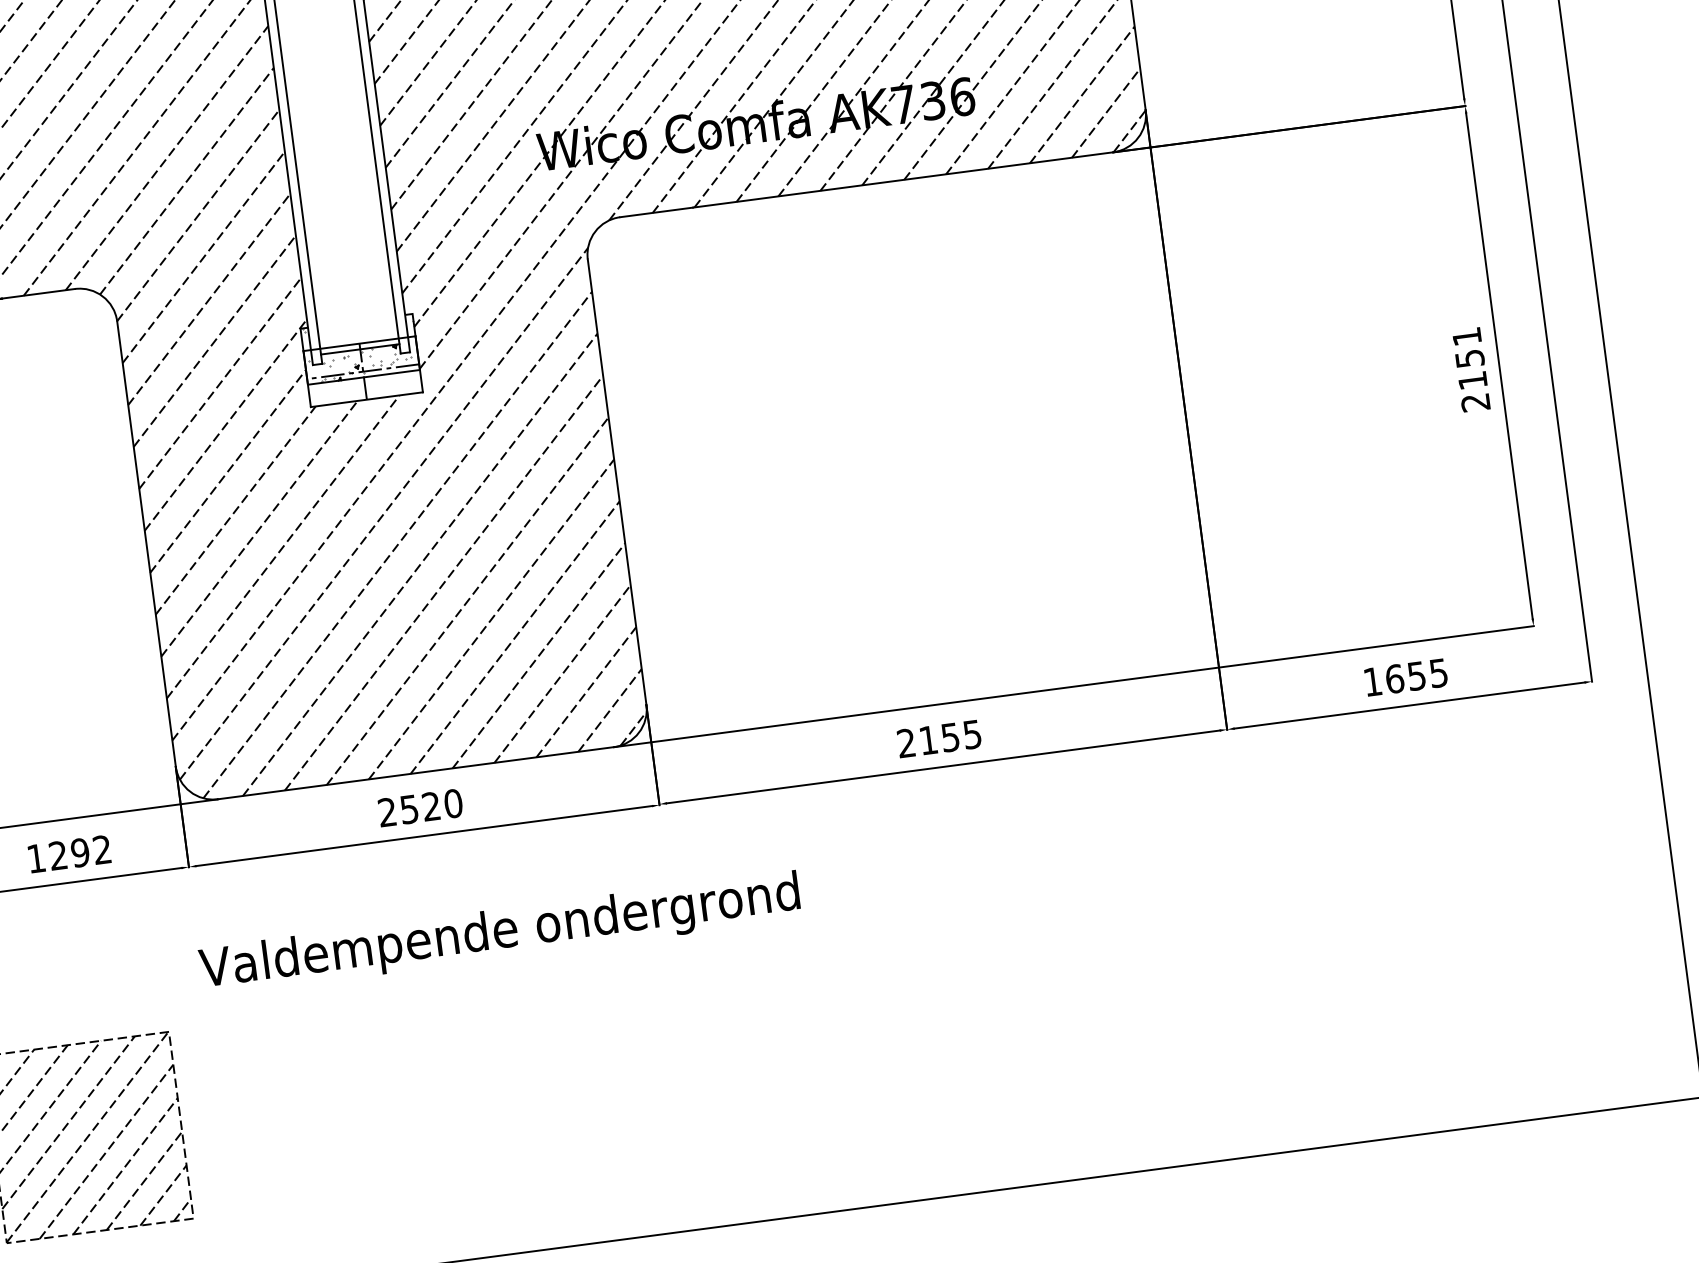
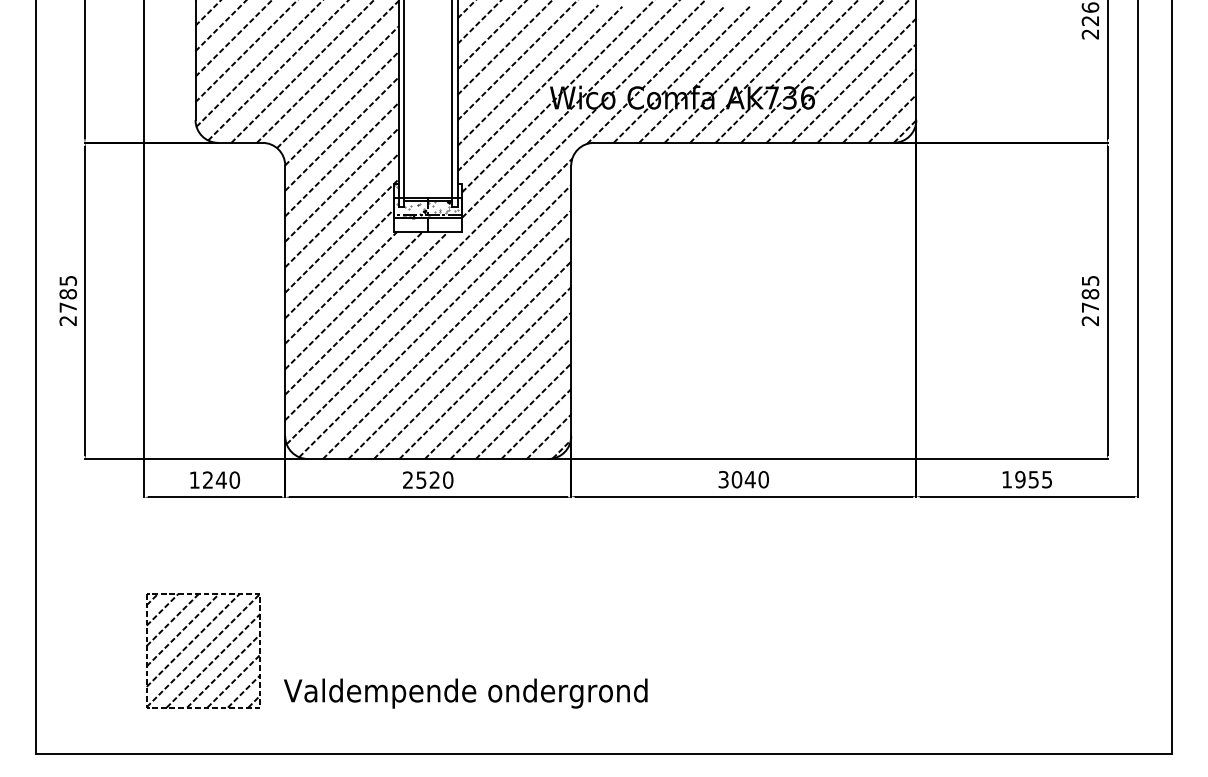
text: (1469, 359) -> (1090, 294), 2151 -> 2785
text: (1394, 678) -> (1020, 479), 1655 -> 1955
text: (939, 738) -> (743, 479), 2155 -> 3040
text: (90, 850) -> (227, 479), 1292 -> 1240
text: (499, 933) -> (465, 693), moved

